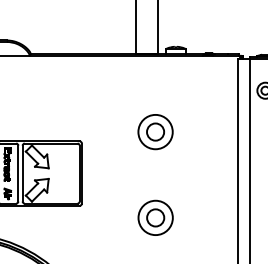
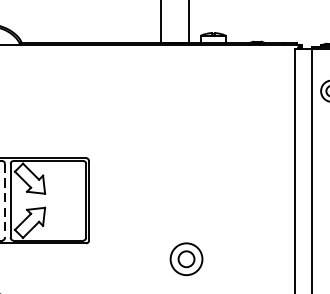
part: (155, 132) -> (186, 146), removed
line: (18, 173) -> (5, 200), solid -> dashed
part: (155, 217) -> (186, 258), size x0.7

